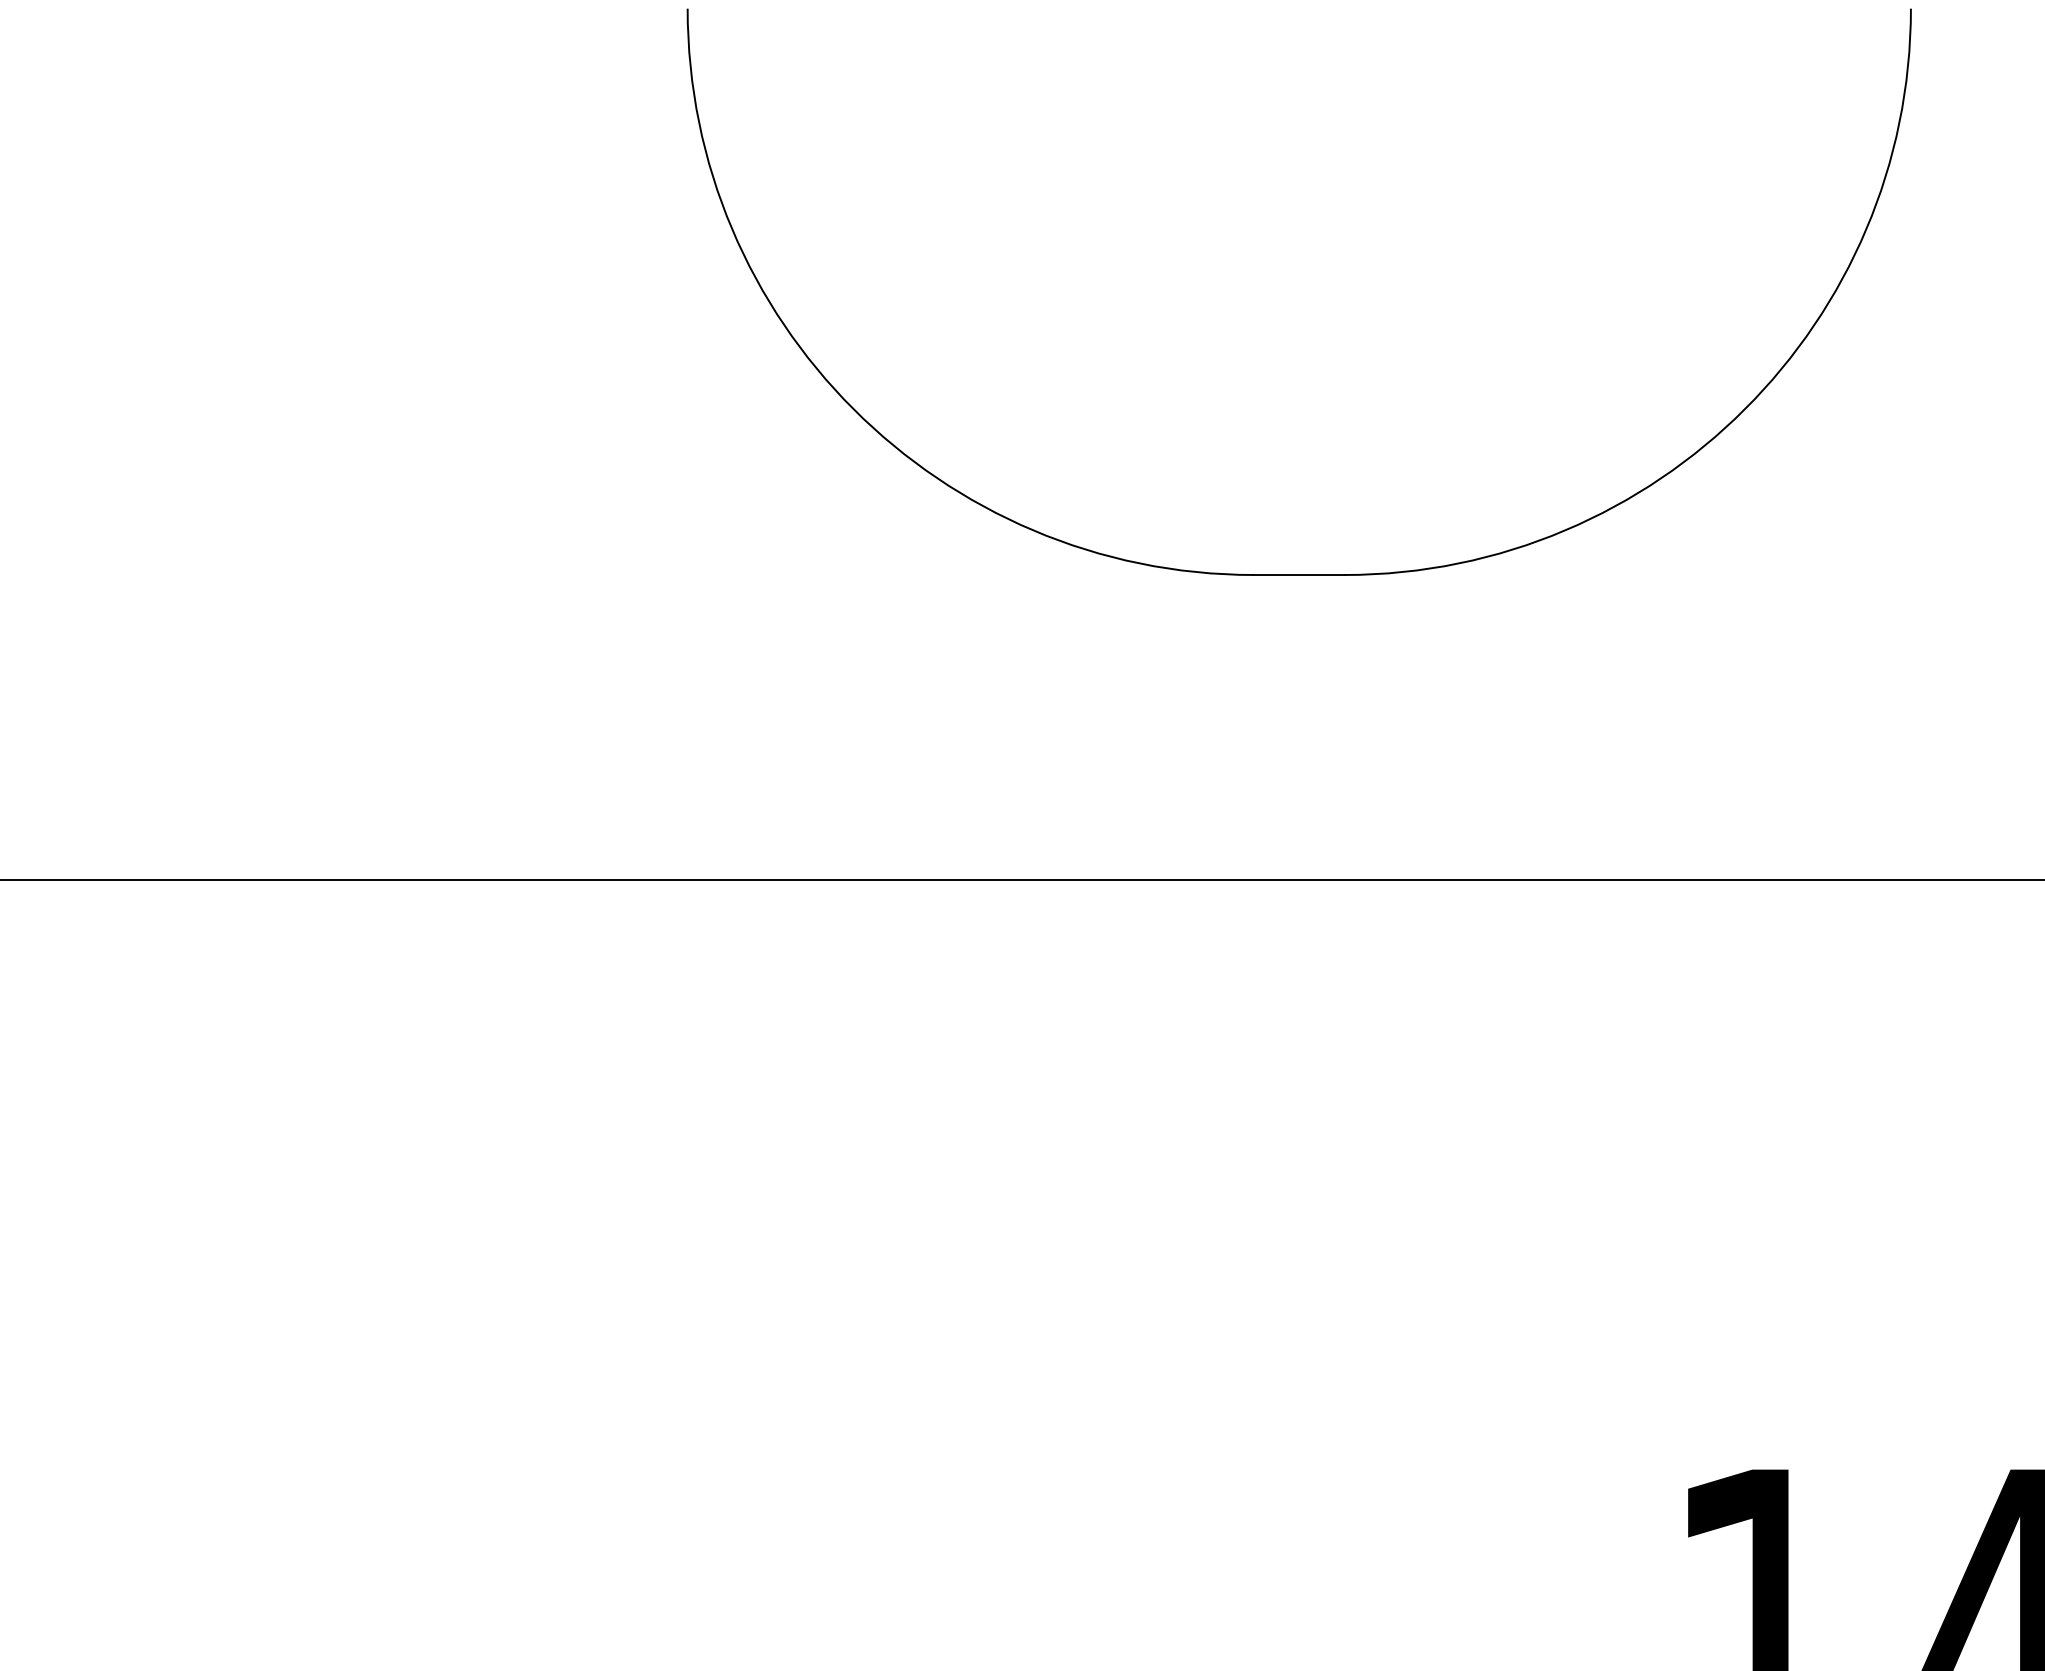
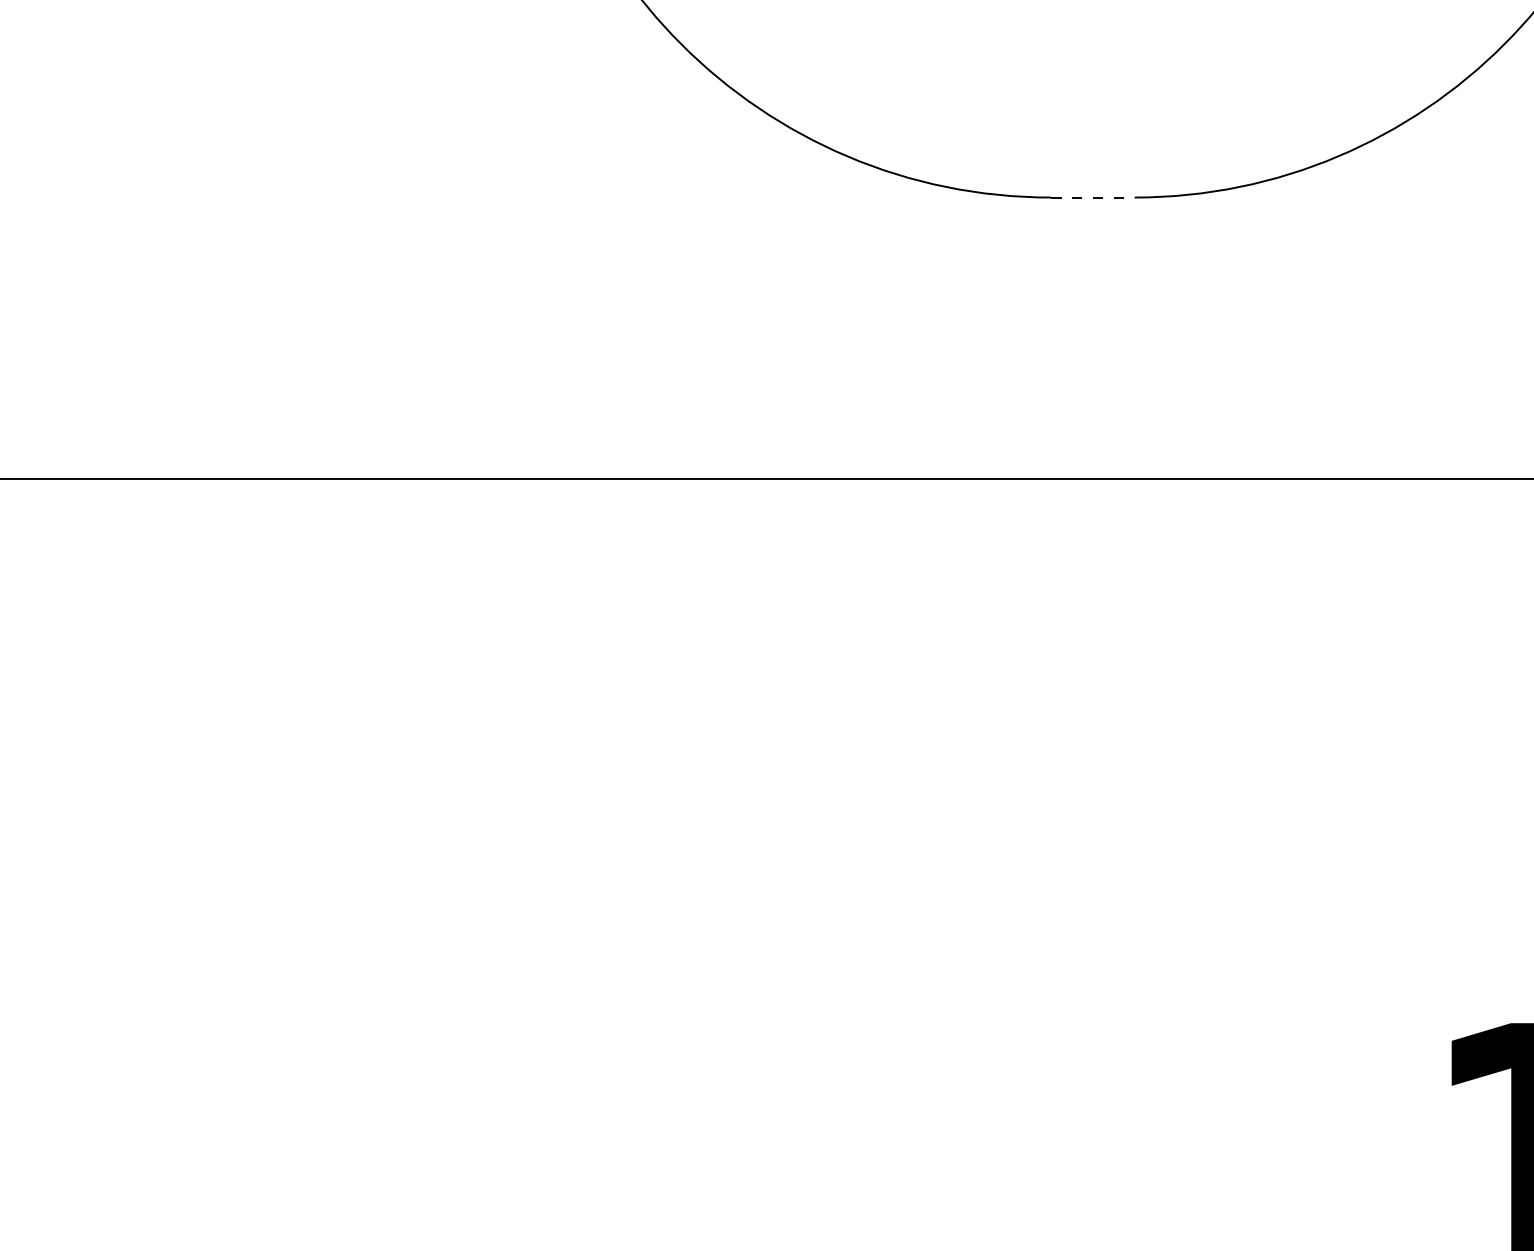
line: (1299, 574) -> (1093, 197), solid -> dashed

